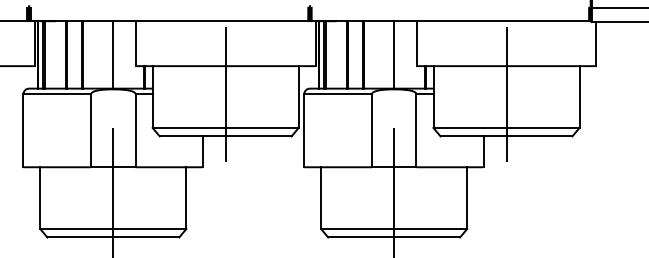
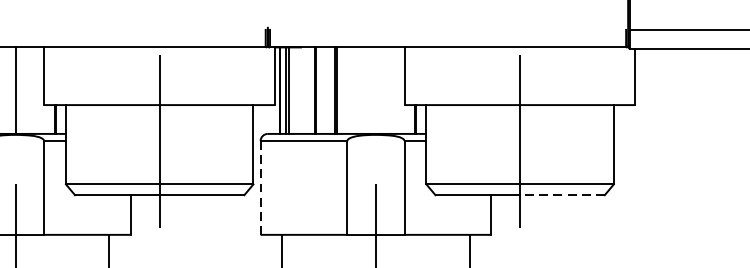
line: (394, 54) -> (376, 90), removed
line: (304, 130) -> (260, 187), solid -> dashed
line: (539, 136) -> (562, 195), solid -> dashed

